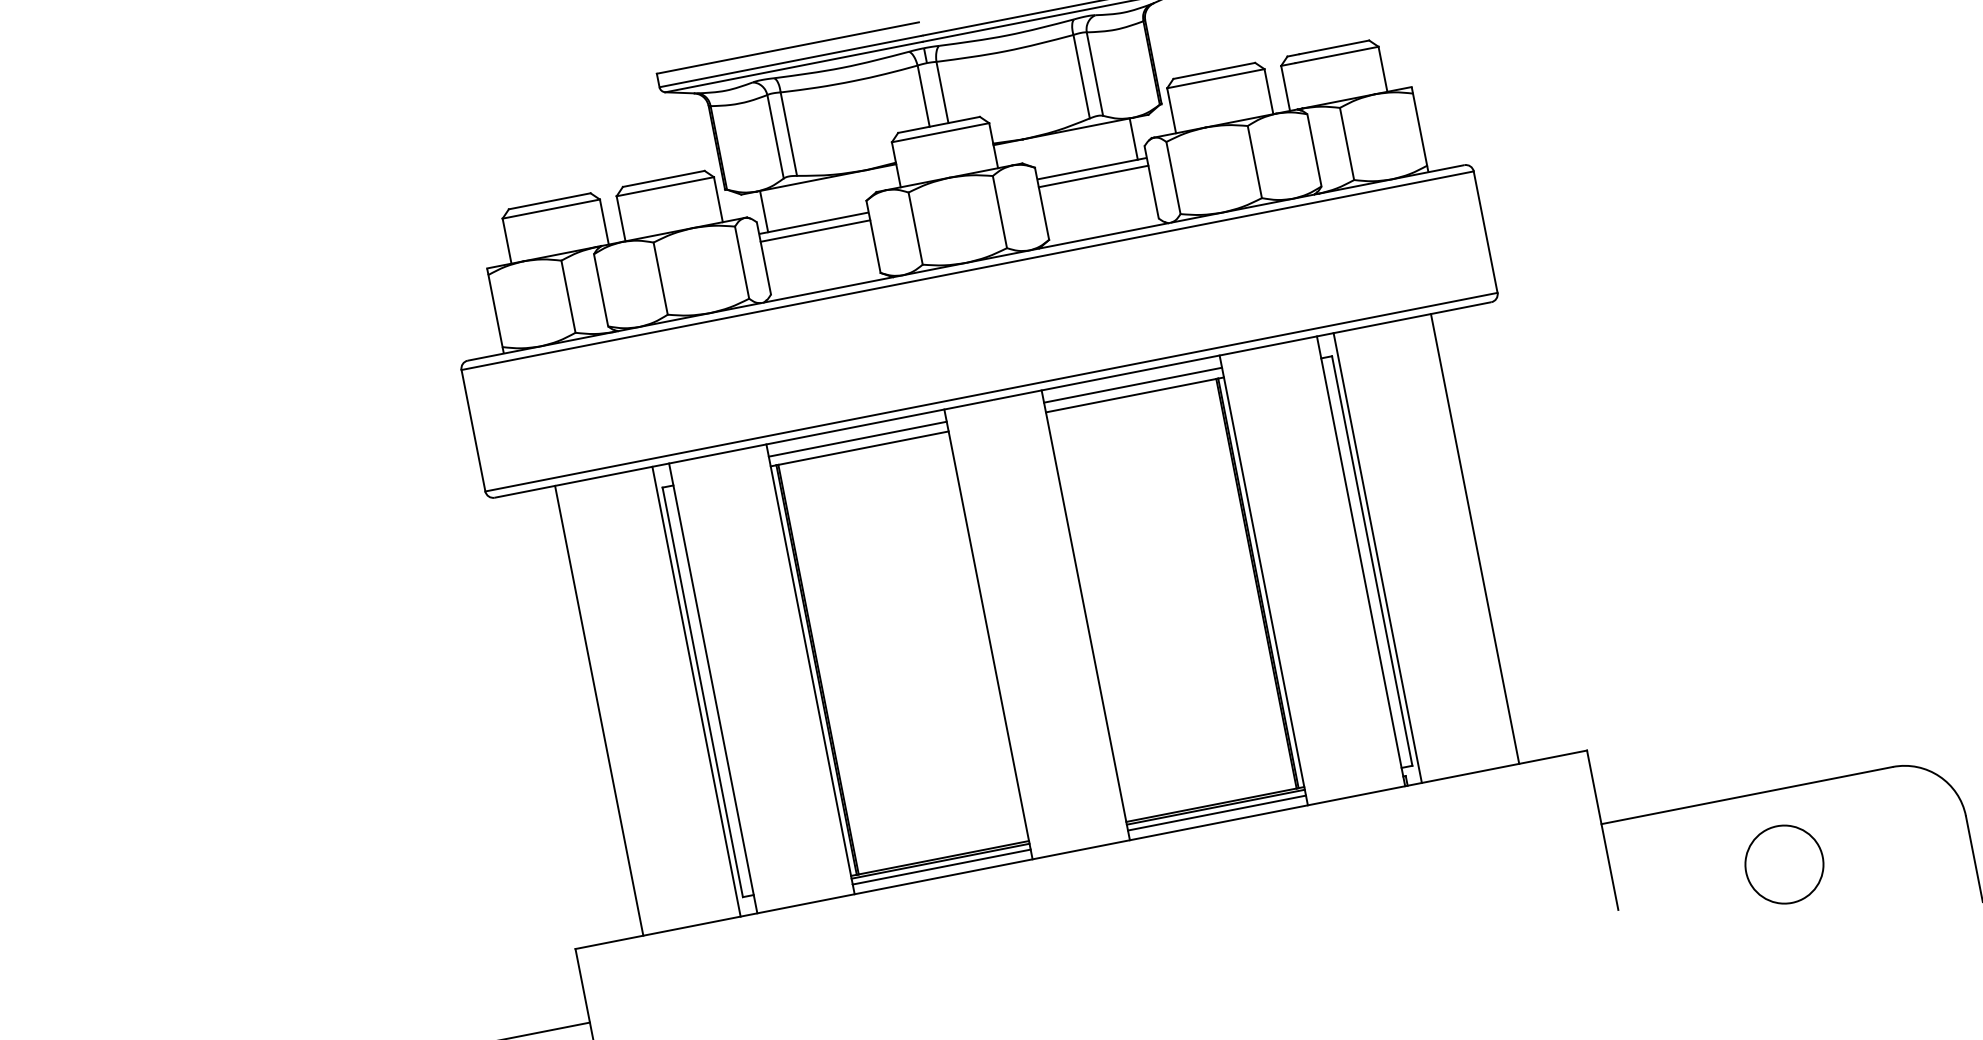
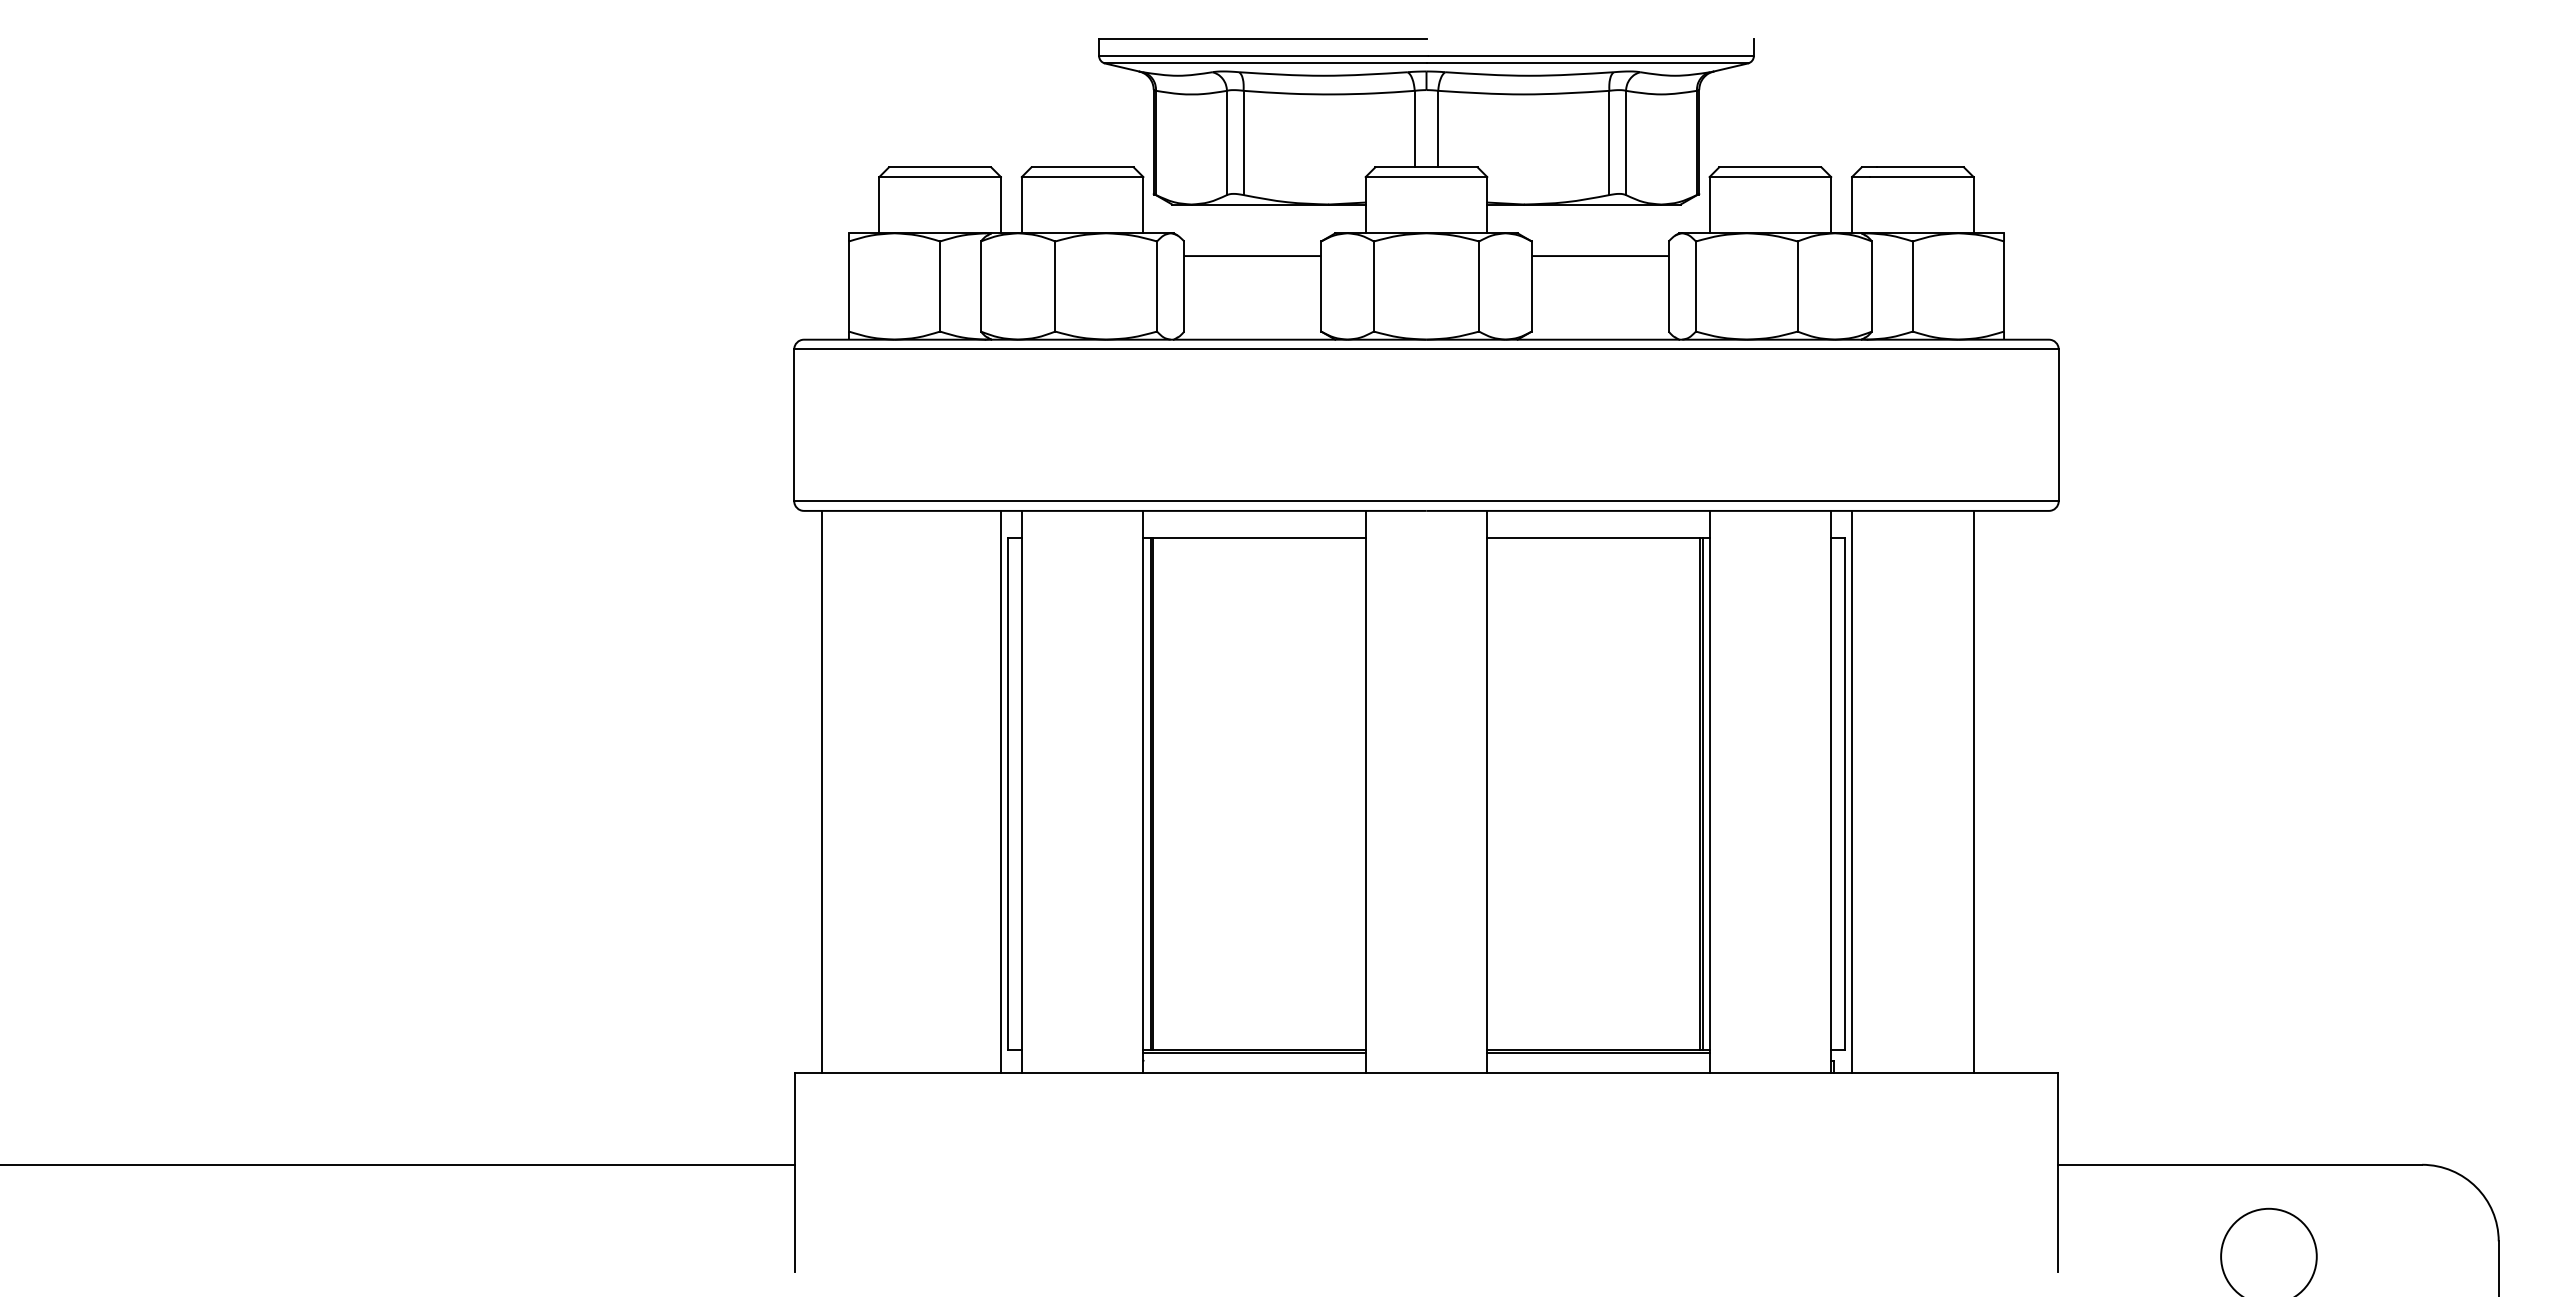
line: (1133, 139) -> (1657, 230), removed
line: (1092, 176) -> (1599, 265), removed
line: (764, 211) -> (1195, 230), removed
line: (815, 230) -> (1252, 265), removed
line: (1133, 385) -> (1598, 526), removed
line: (857, 439) -> (1254, 526), removed
line: (599, 710) -> (822, 791), moved
line: (1217, 812) -> (1598, 1060), removed
line: (941, 866) -> (1254, 1060), removed

